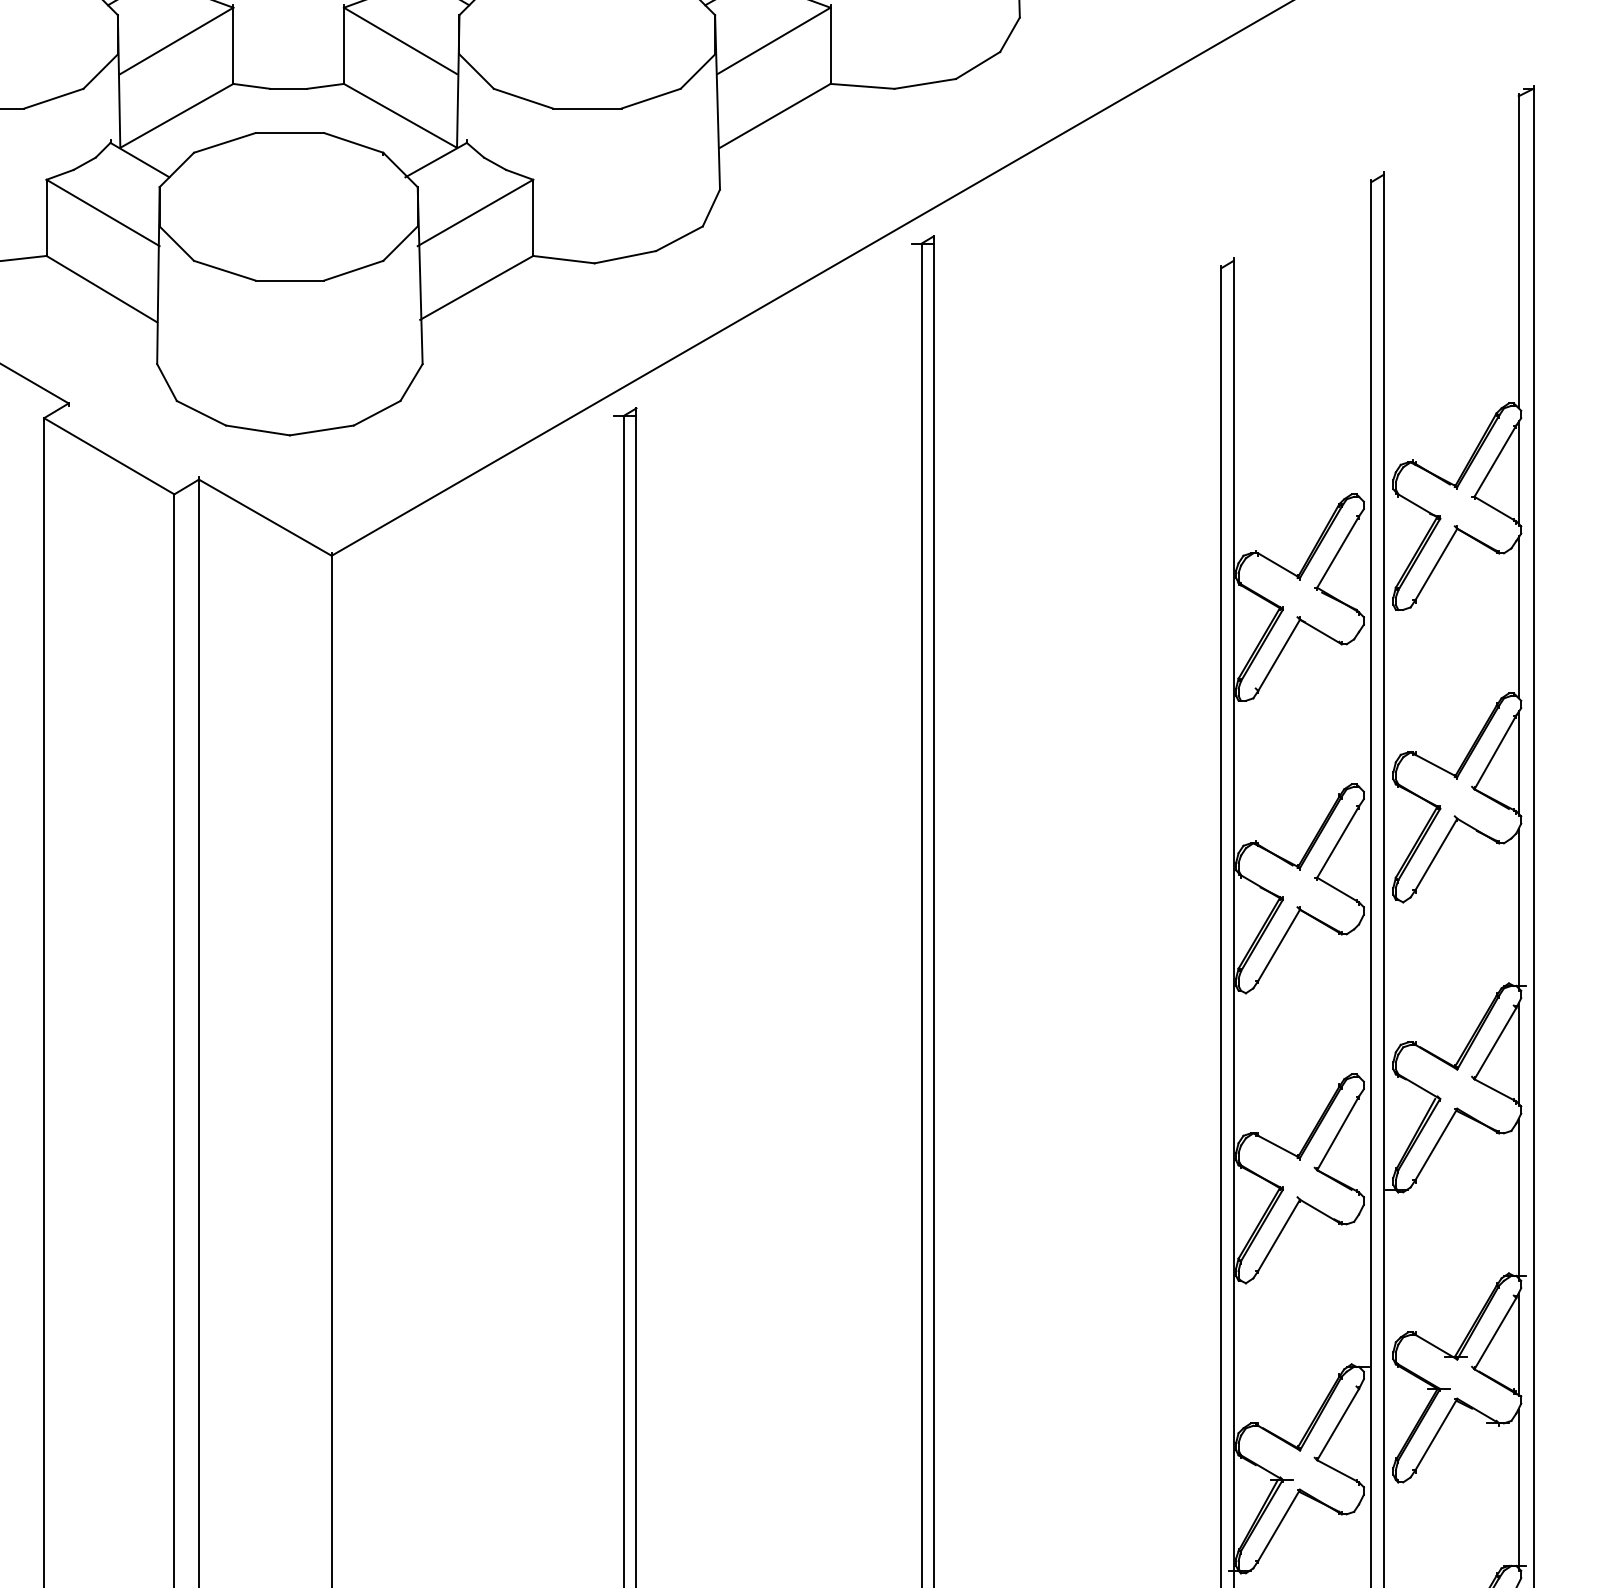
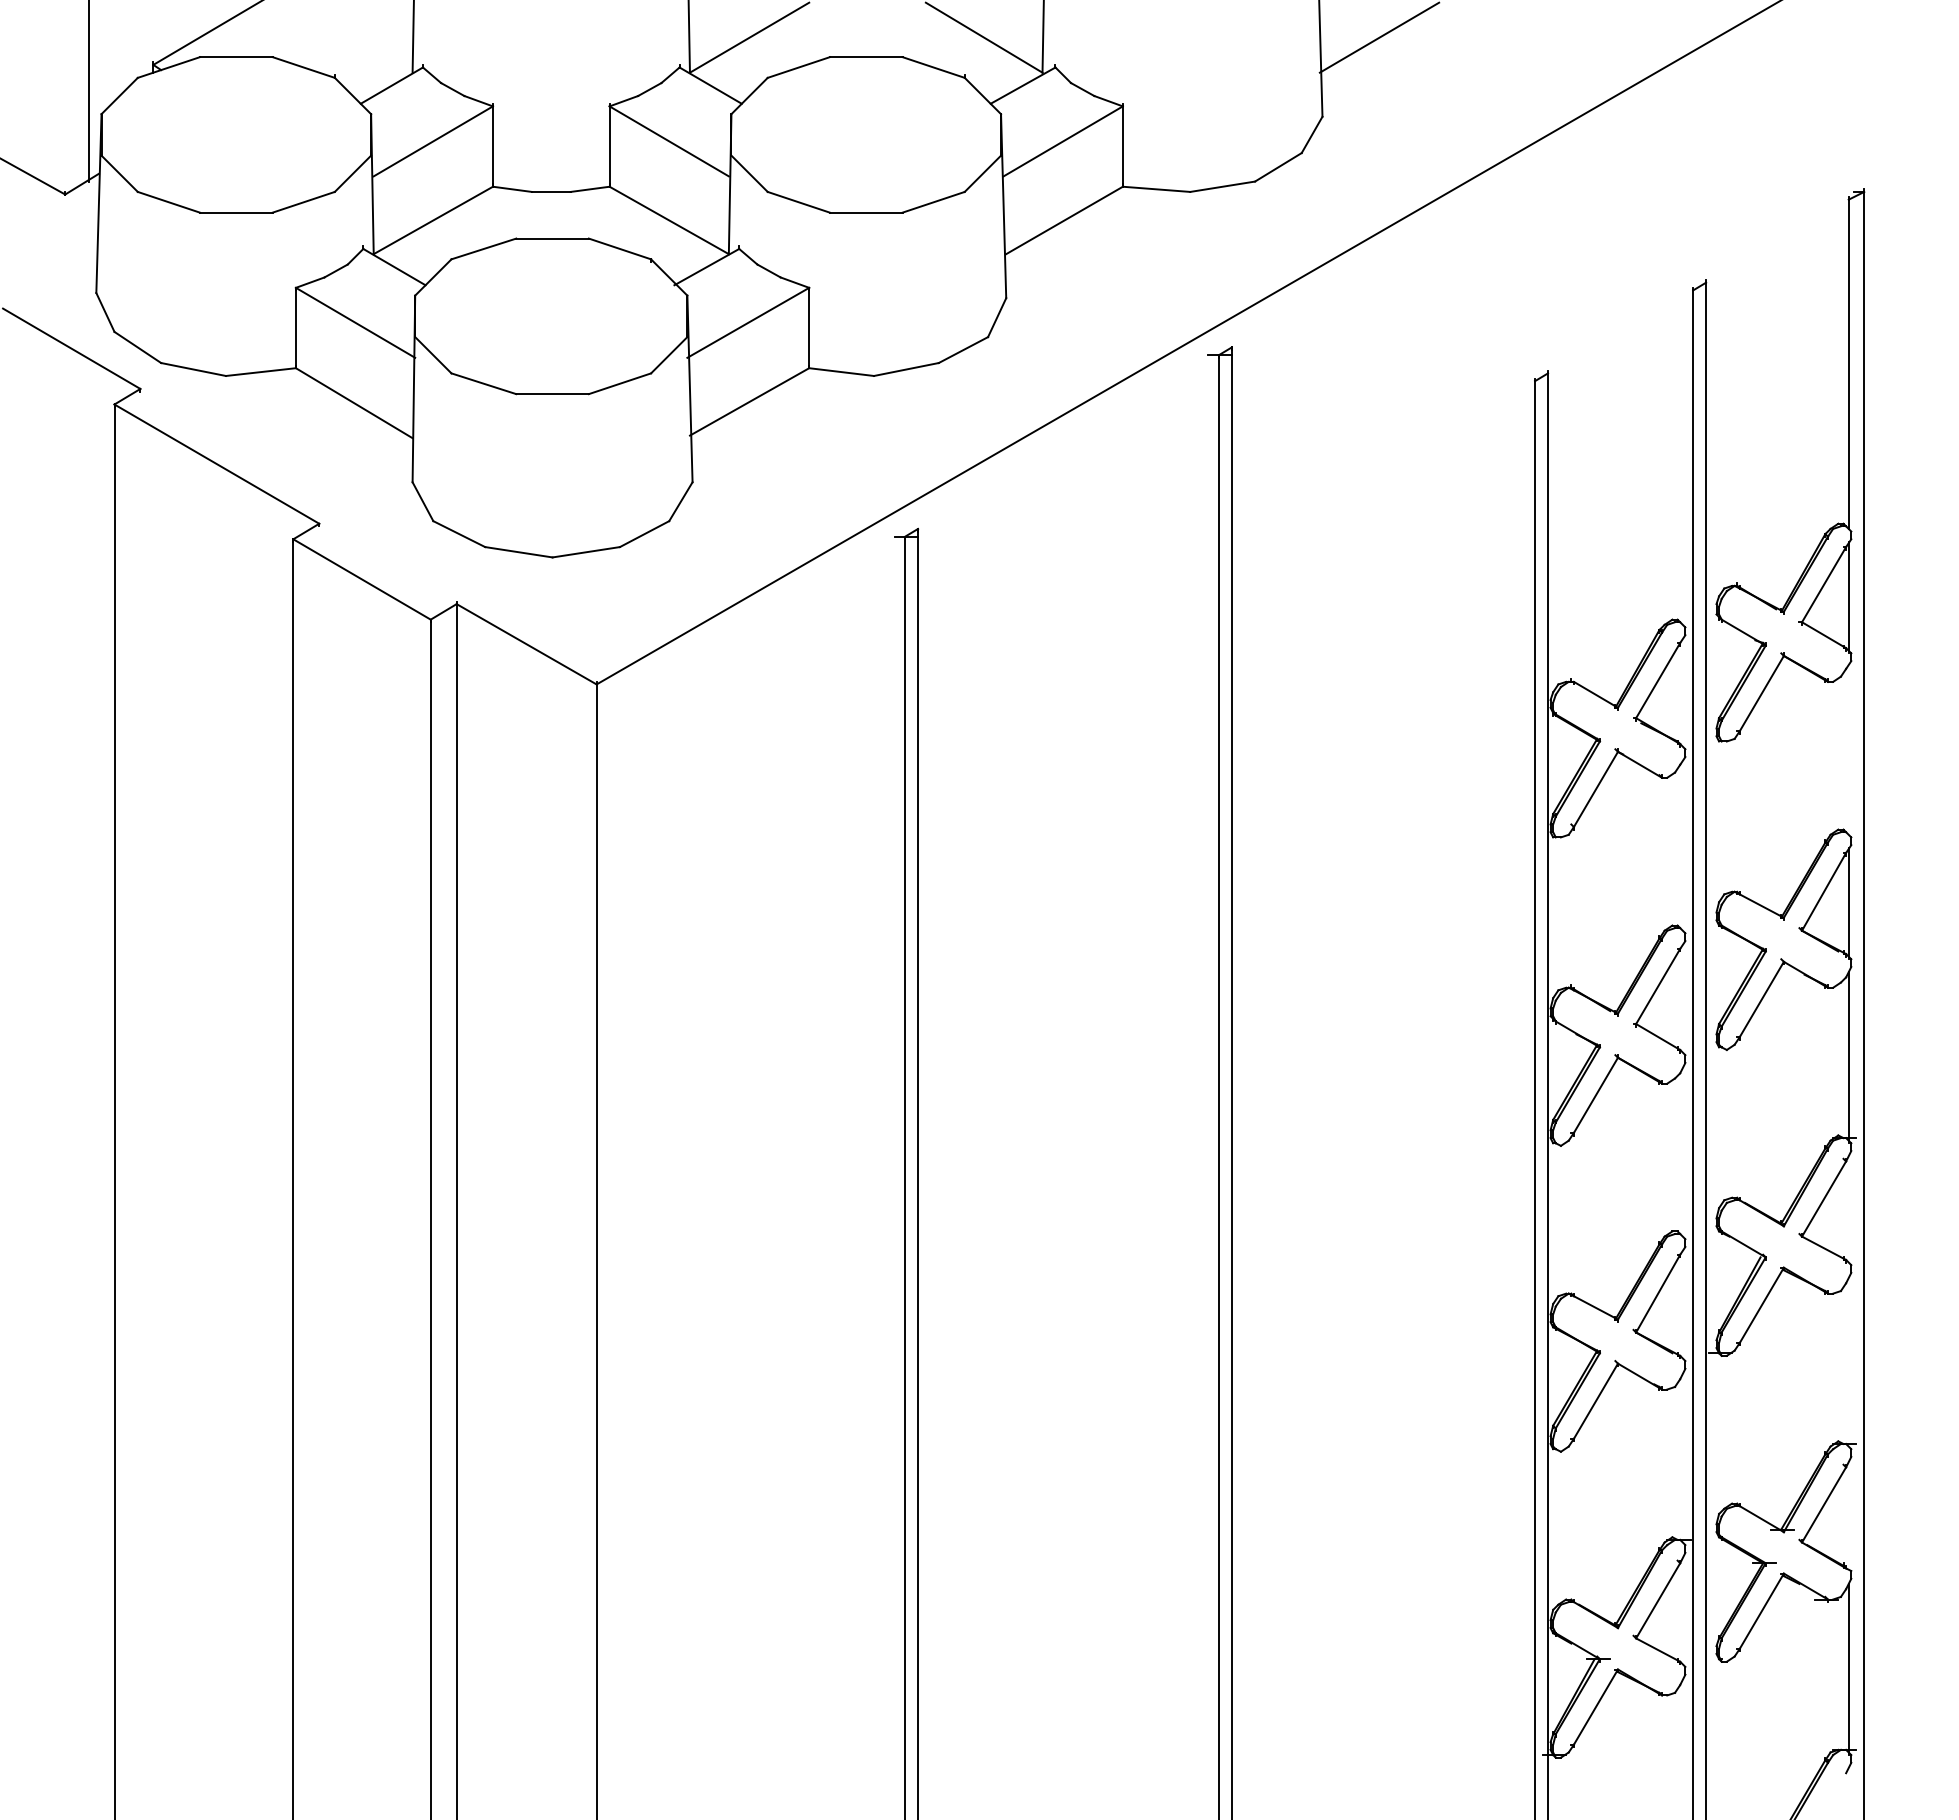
line: (1518, 616) -> (1848, 748), removed
line: (1518, 1054) -> (1848, 1210), removed
line: (1518, 1199) -> (1848, 1363), removed
line: (1518, 1344) -> (1848, 1516), removed

